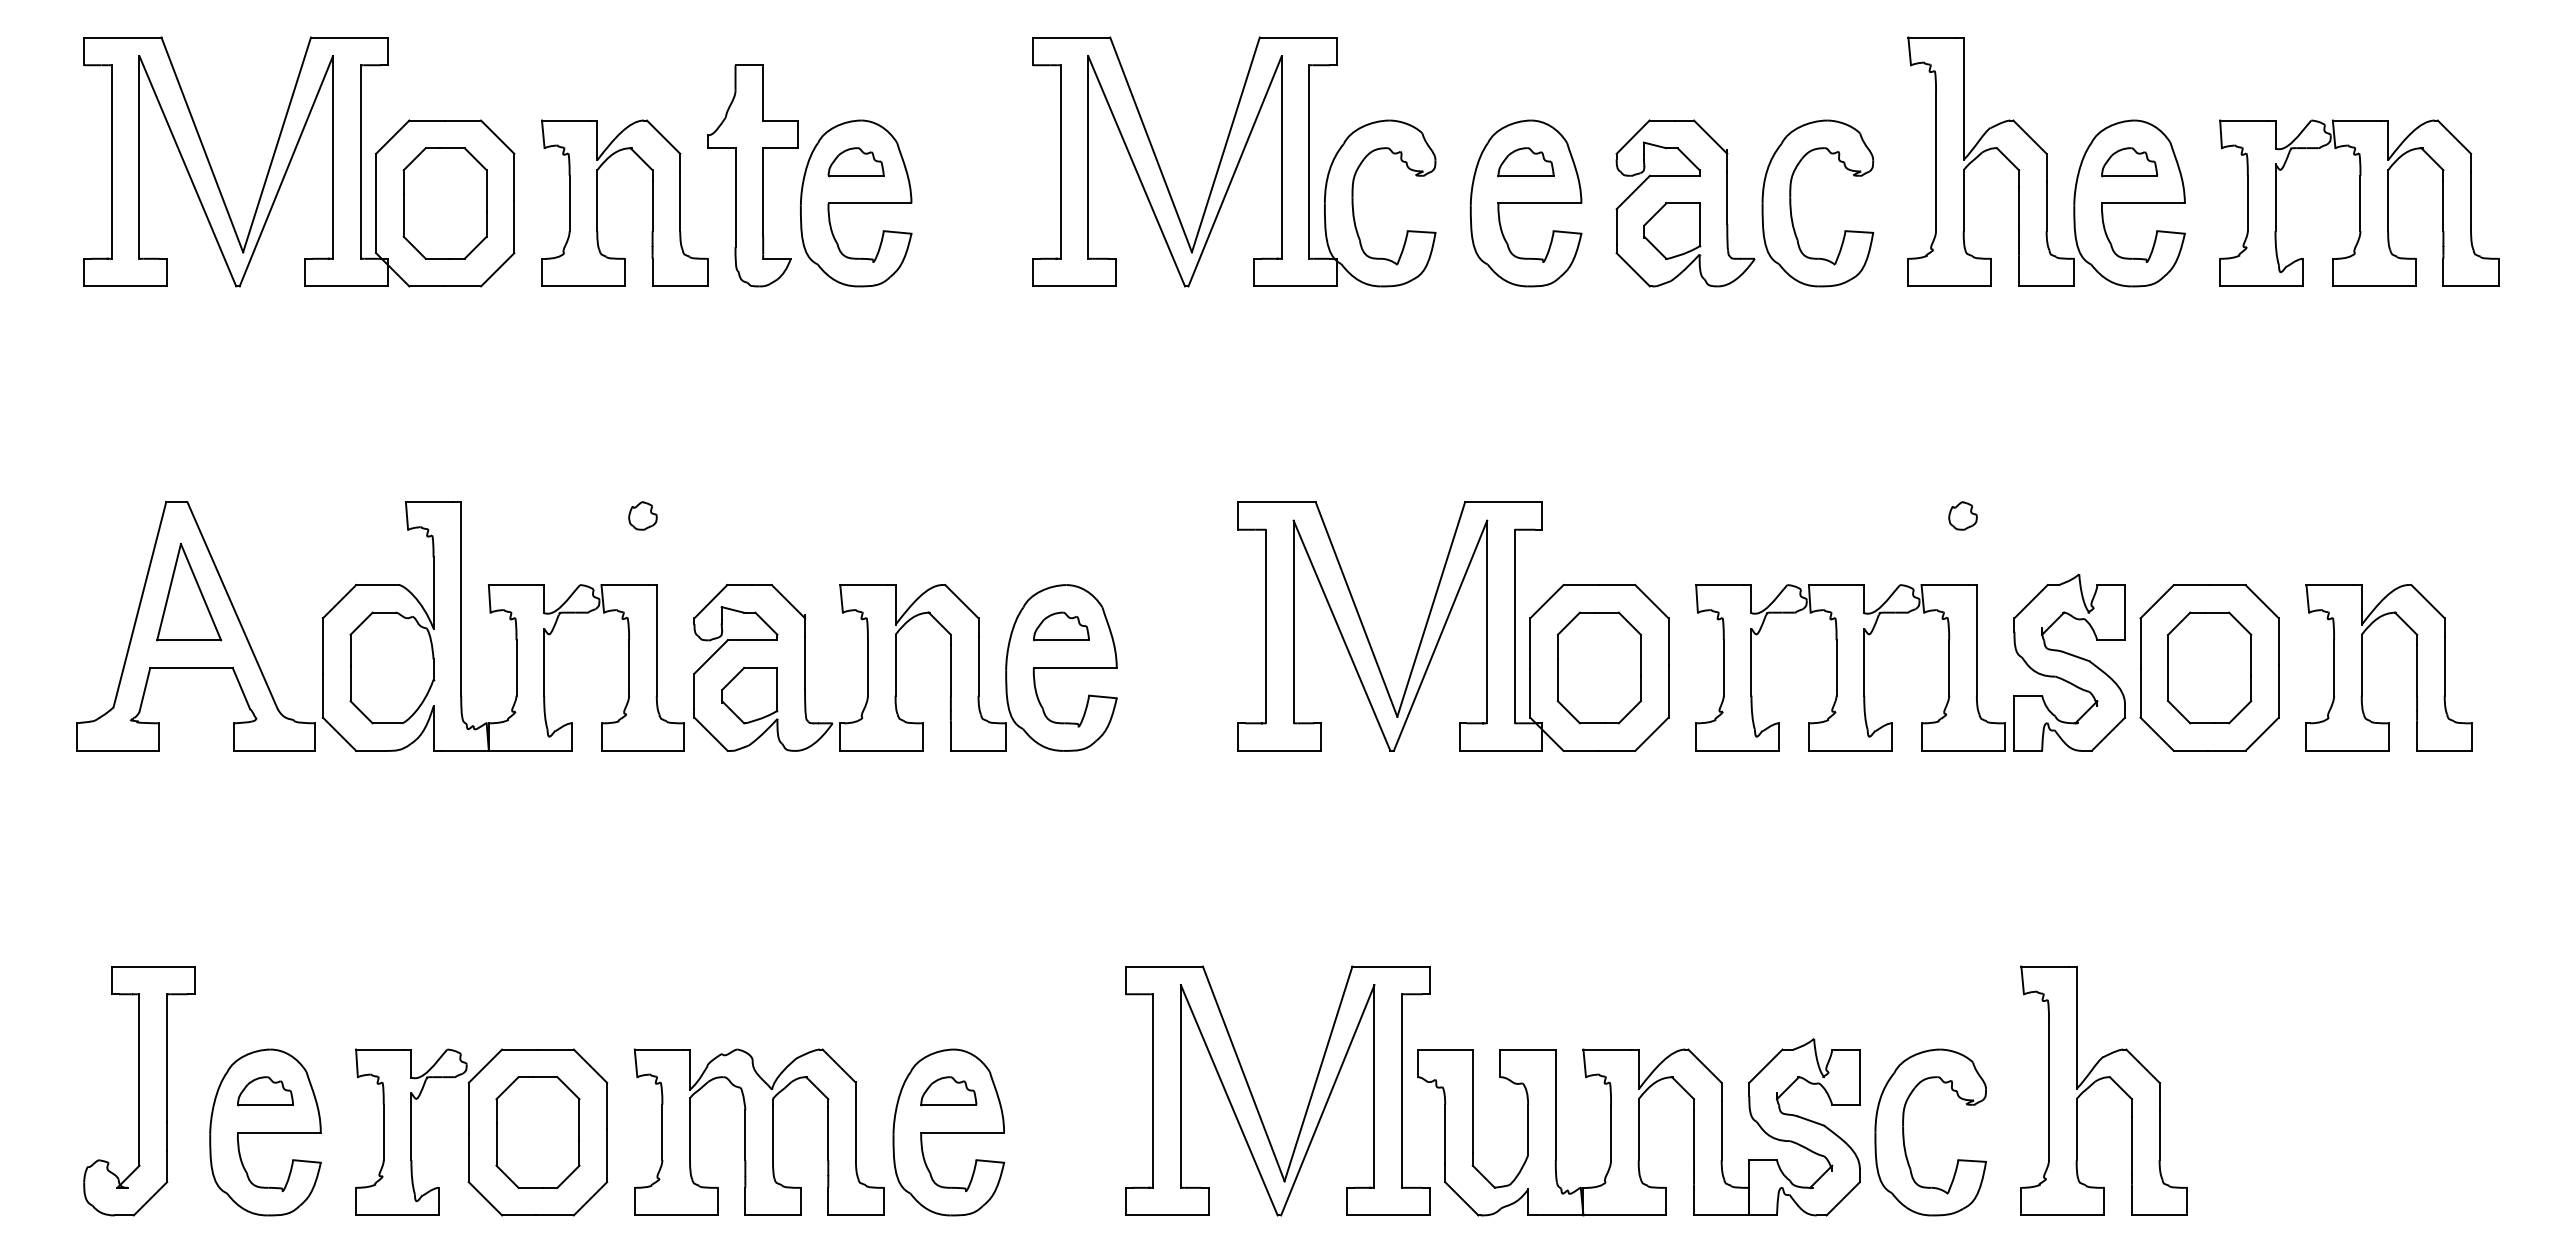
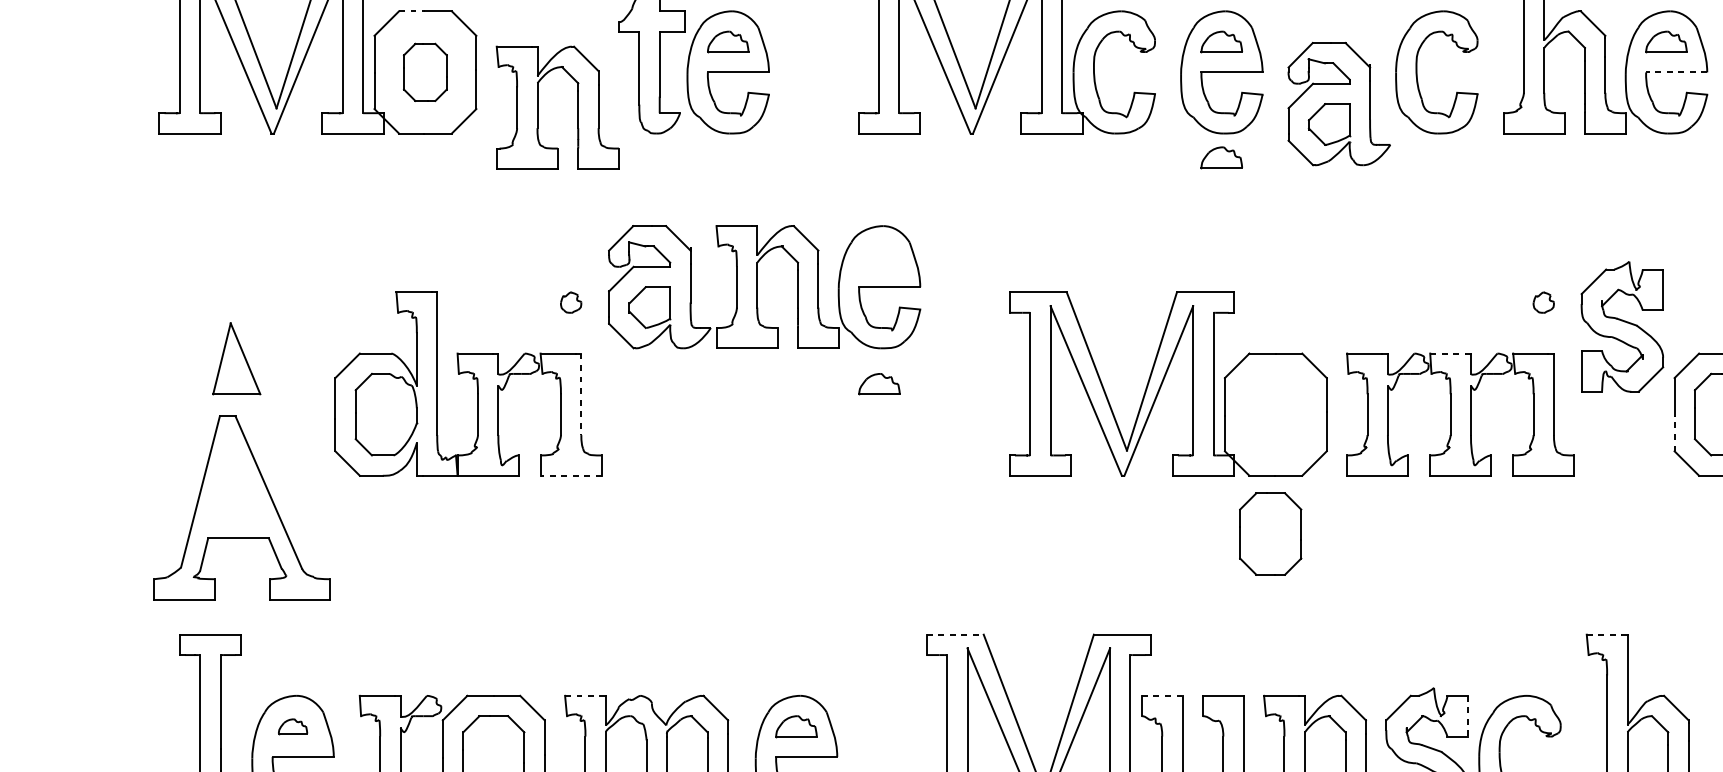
line: (427, 120) -> (412, 11), solid -> dashed
part: (597, 202) -> (537, 107), moved
part: (444, 203) -> (424, 72), size x0.7
part: (1685, 203) -> (1339, 104), moved
line: (2142, 203) -> (1676, 72), solid -> dashed
part: (1525, 319) -> (1221, 157), added
line: (1832, 585) -> (1447, 353), solid -> dashed
part: (195, 626) -> (241, 507), moved
line: (656, 640) -> (581, 394), solid -> dashed
part: (2069, 662) -> (1622, 326), moved
part: (896, 667) -> (757, 286), moved
part: (1598, 667) -> (1270, 533), moved
line: (2140, 693) -> (1674, 433), solid -> dashed
line: (642, 750) -> (570, 475), solid -> dashed
line: (1164, 966) -> (955, 634), solid -> dashed
line: (2045, 966) -> (1604, 634), solid -> dashed
line: (658, 1049) -> (582, 695), solid -> dashed
line: (1445, 1049) -> (1162, 695), solid -> dashed
line: (1859, 1077) -> (1467, 716), solid -> dashed
part: (265, 1091) -> (293, 726), size x0.7

